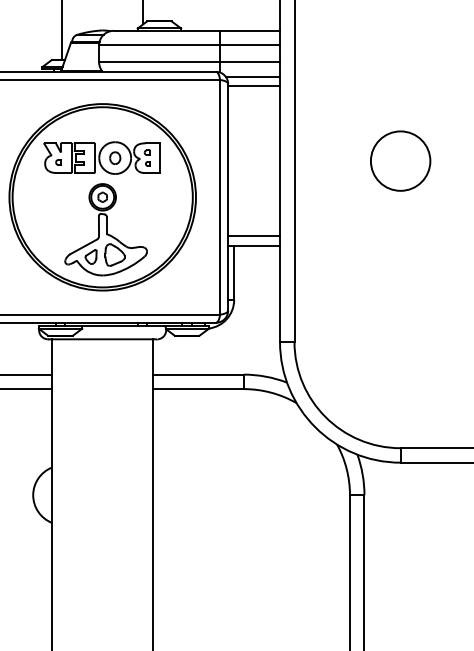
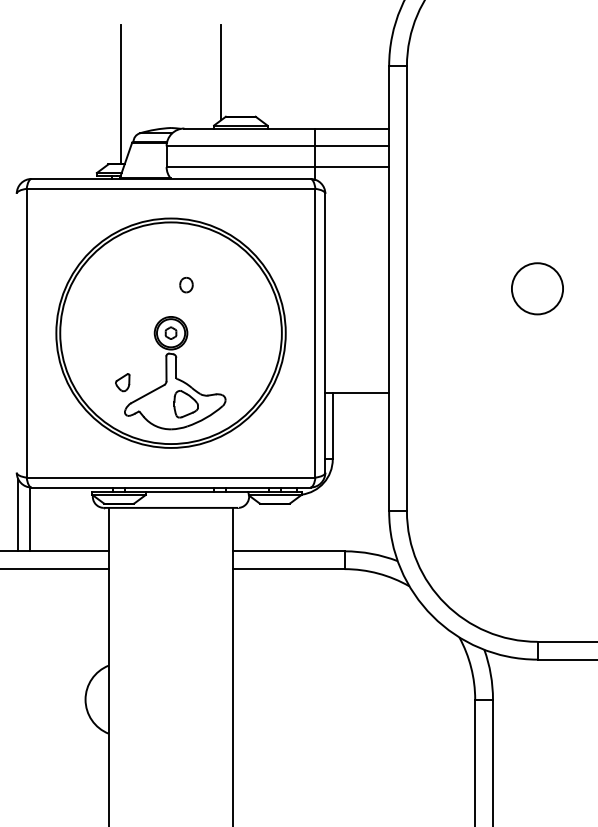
line: (252, 76) -> (355, 184), removed
line: (254, 86) -> (357, 196), removed
part: (102, 157) -> (170, 284), removed
circle: (400, 160) -> (537, 288), size x0.7
line: (254, 235) -> (357, 380), removed
part: (90, 256) -> (122, 382), moved

